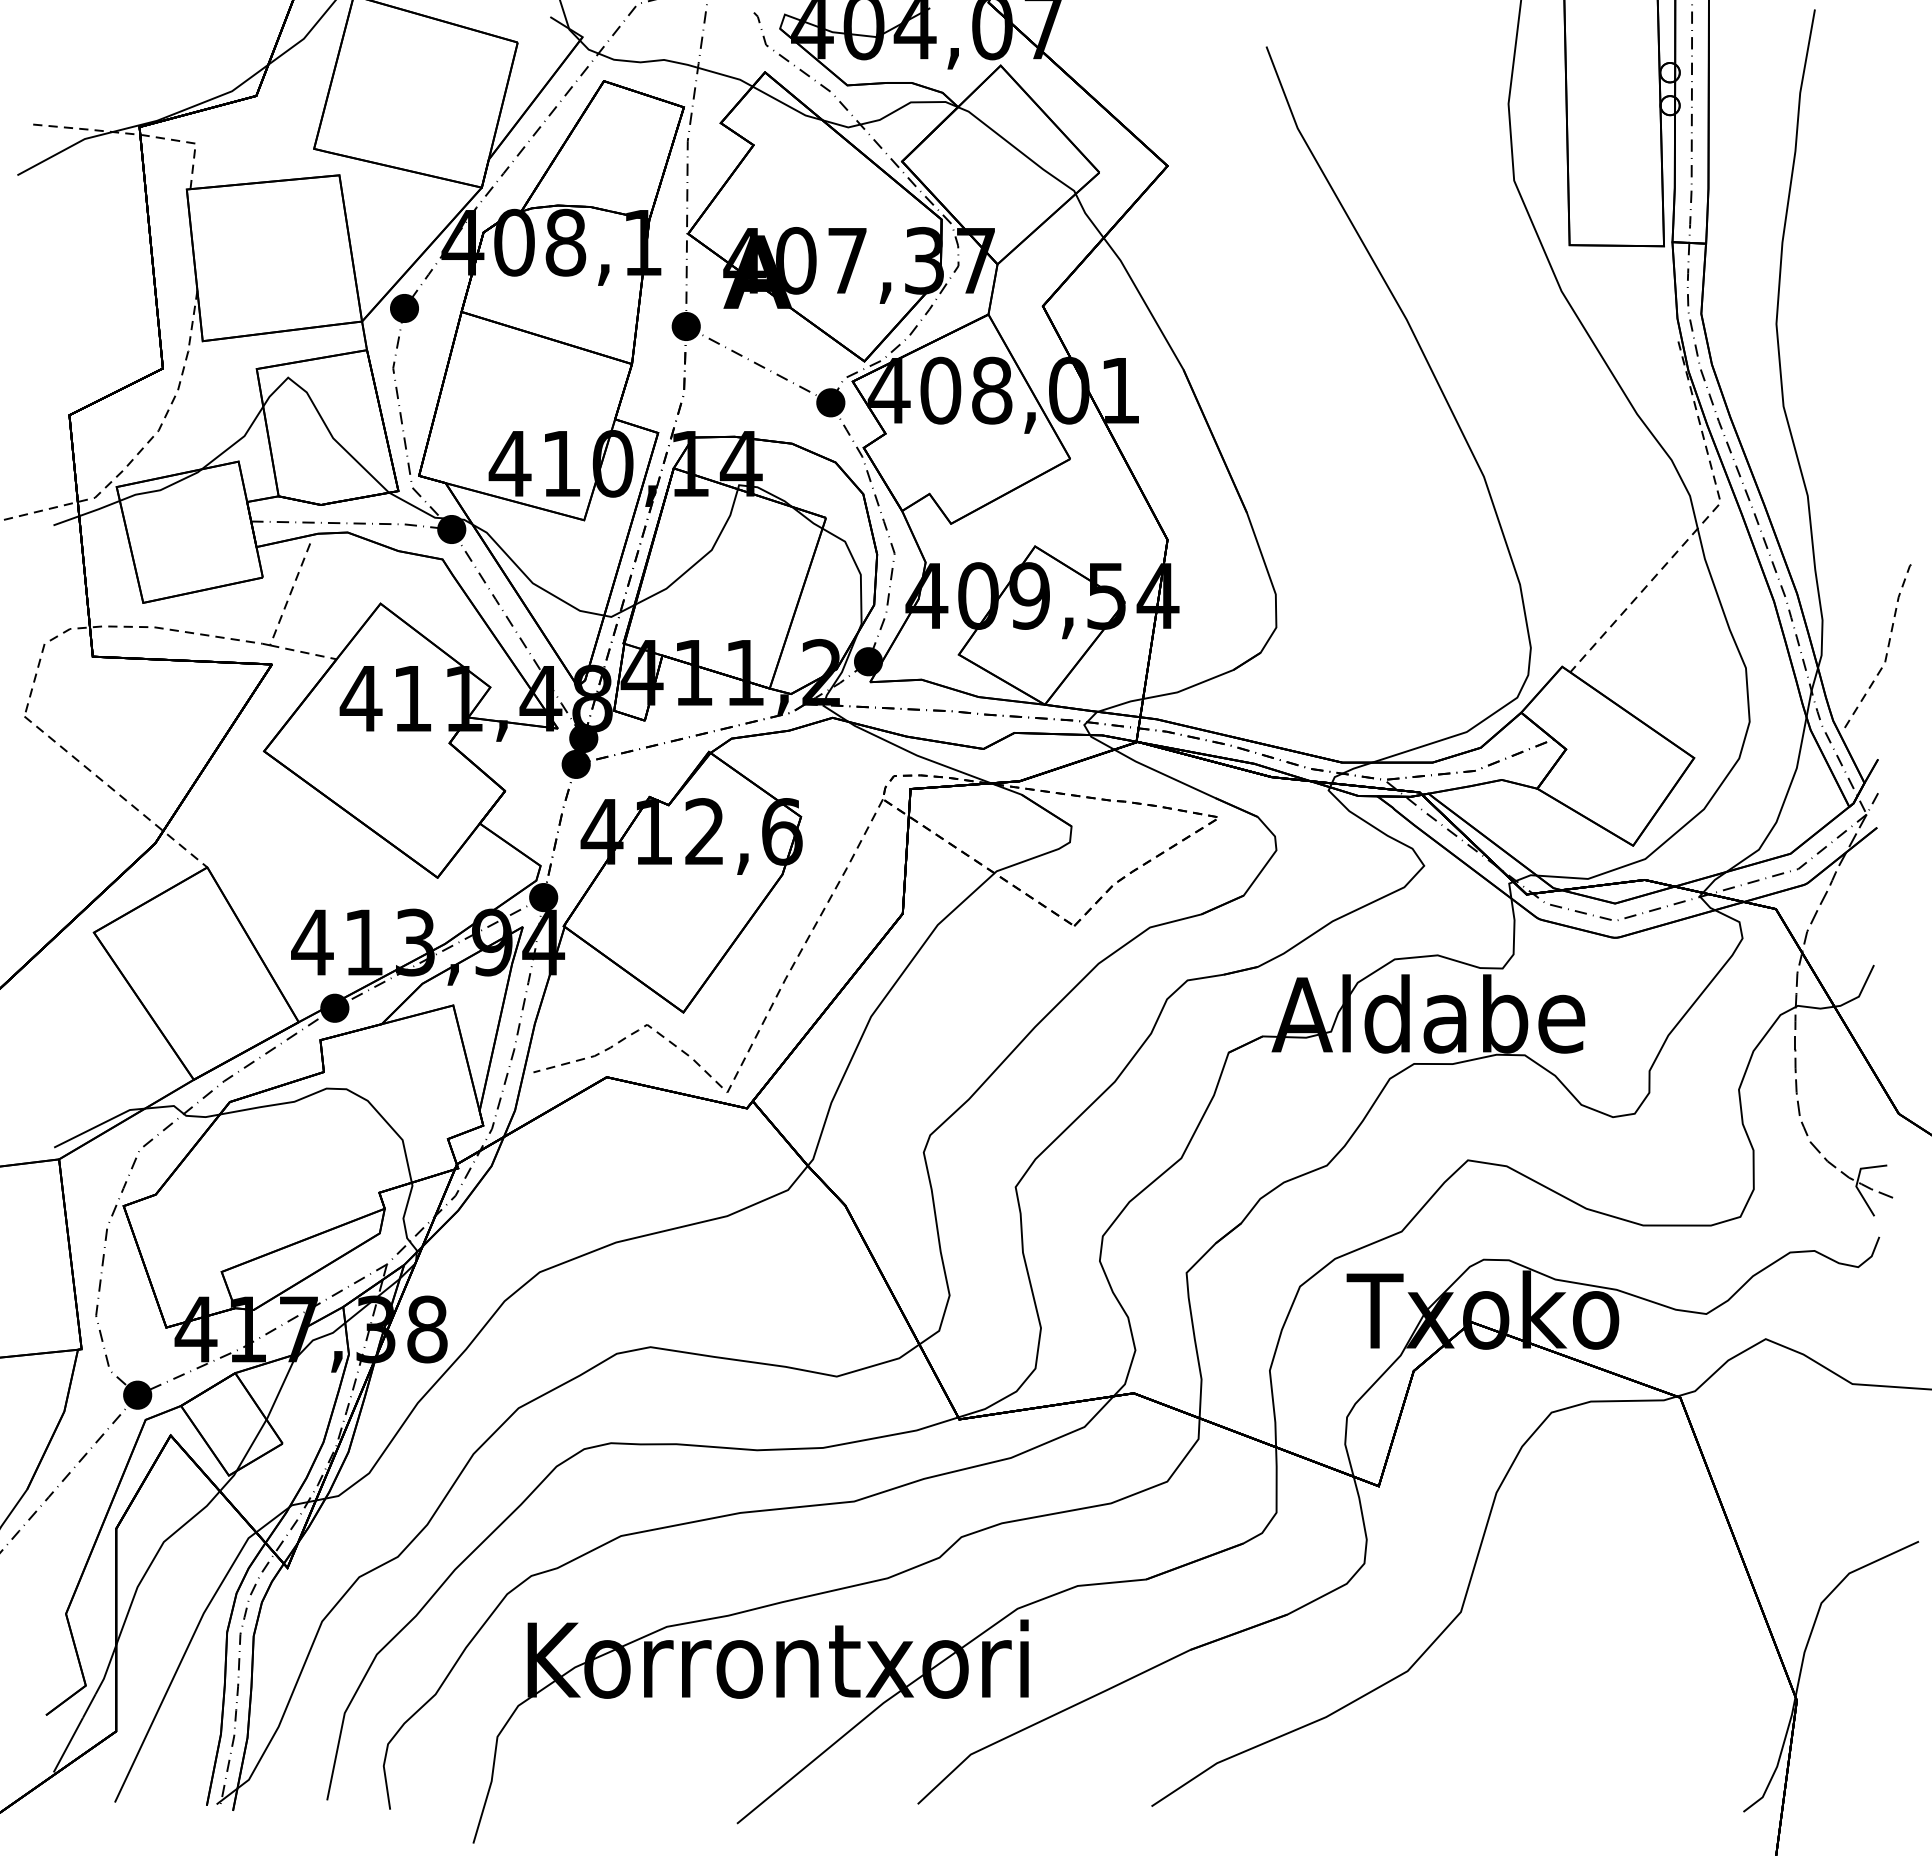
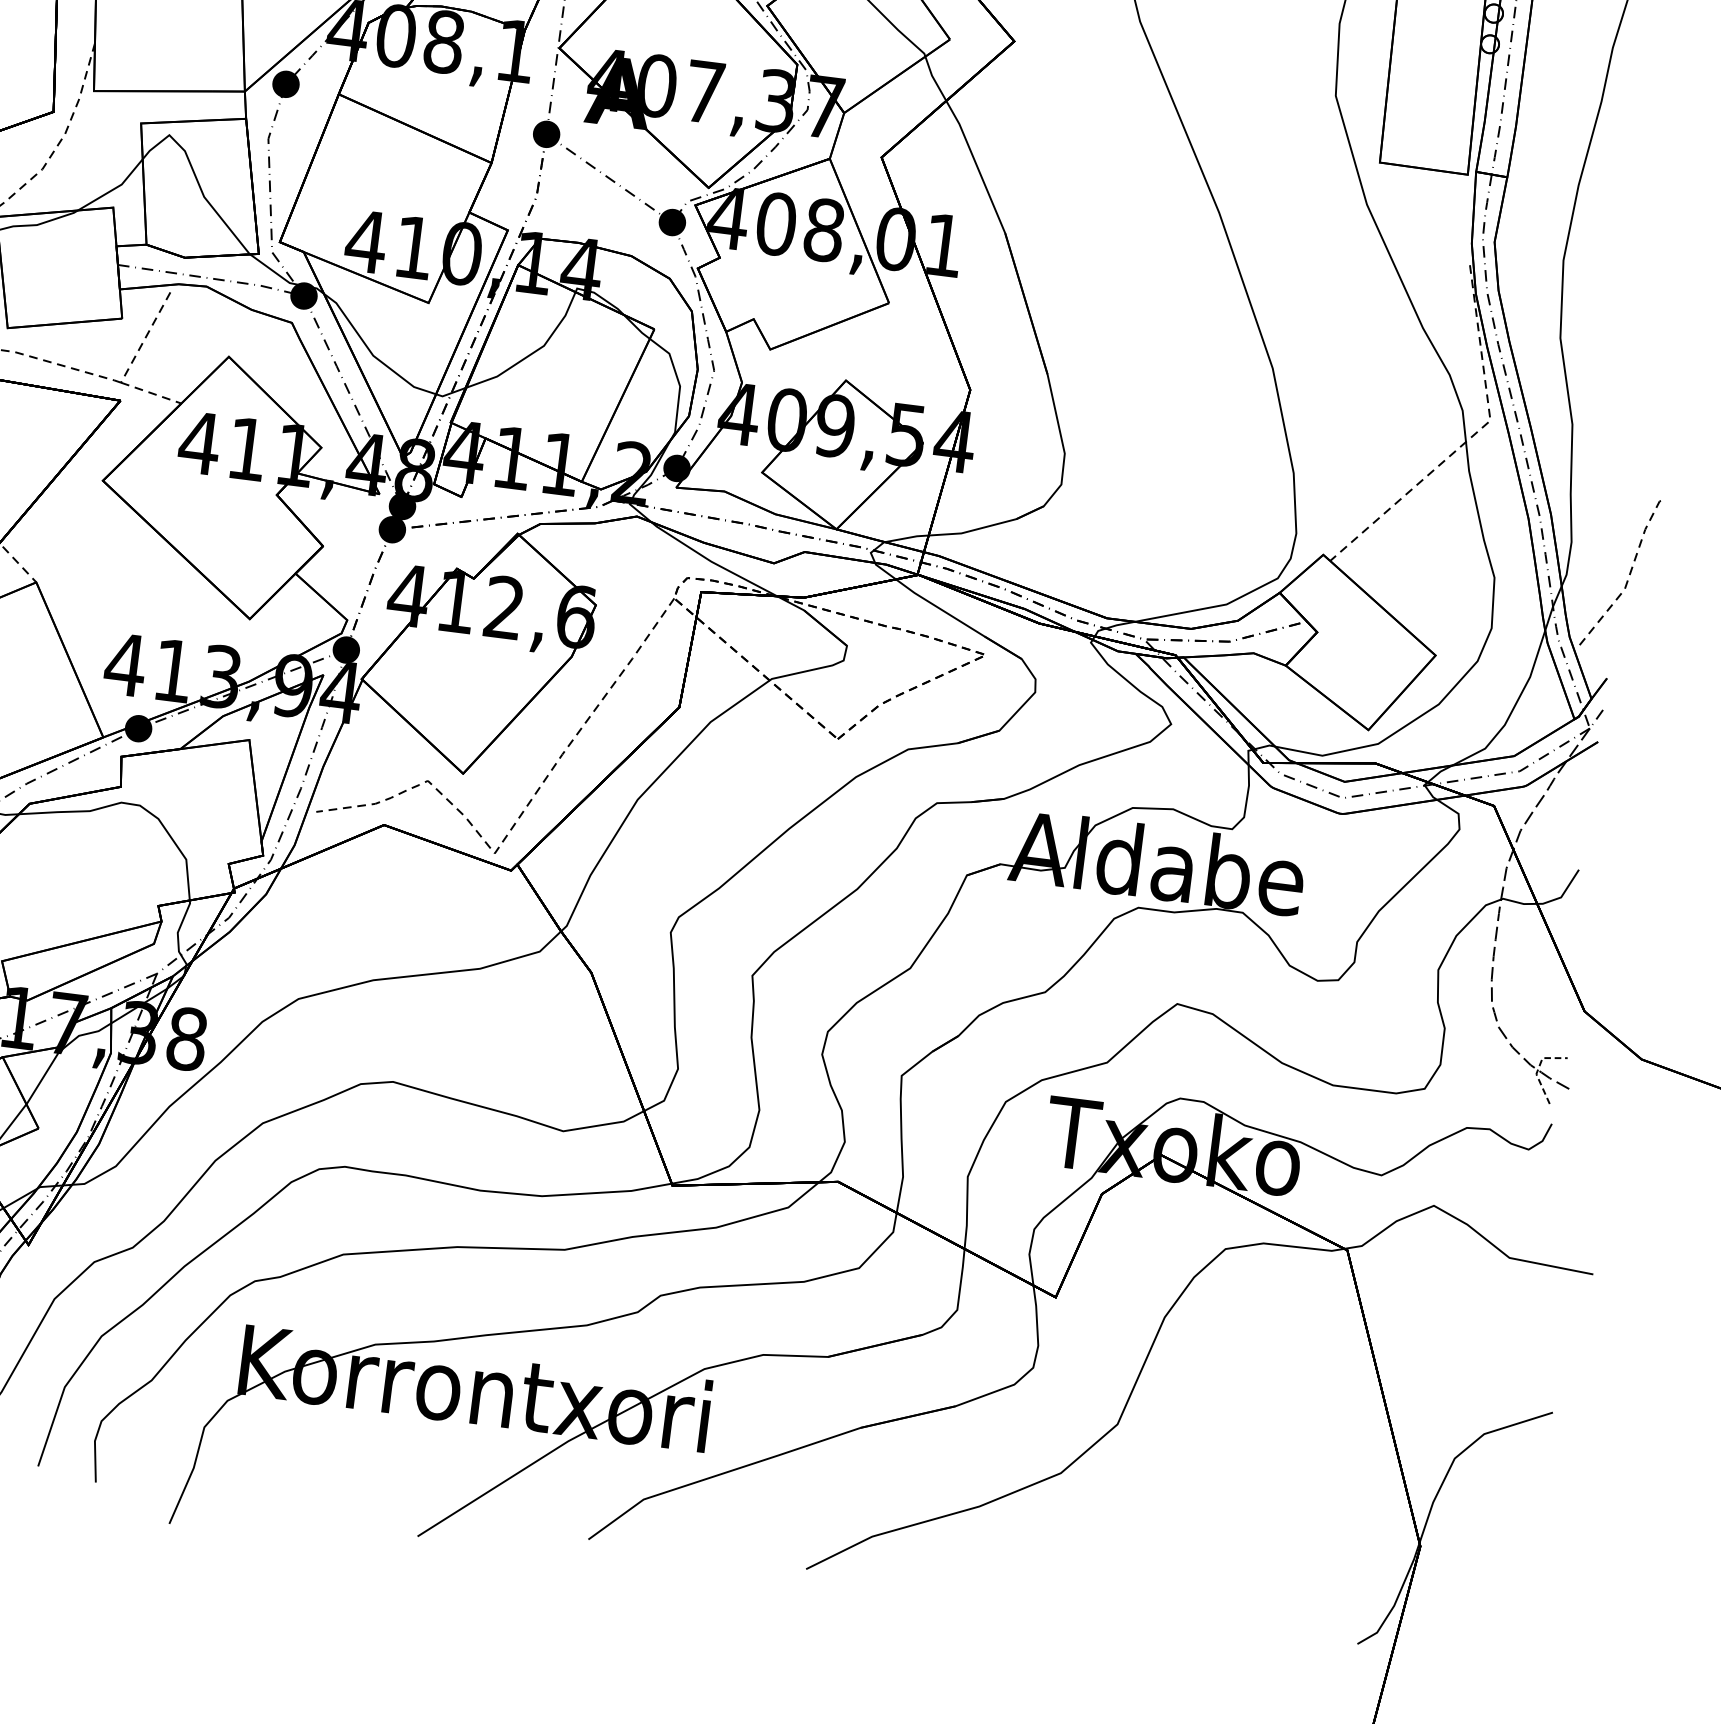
line: (1857, 1180) -> (1538, 1068), solid -> dashed

